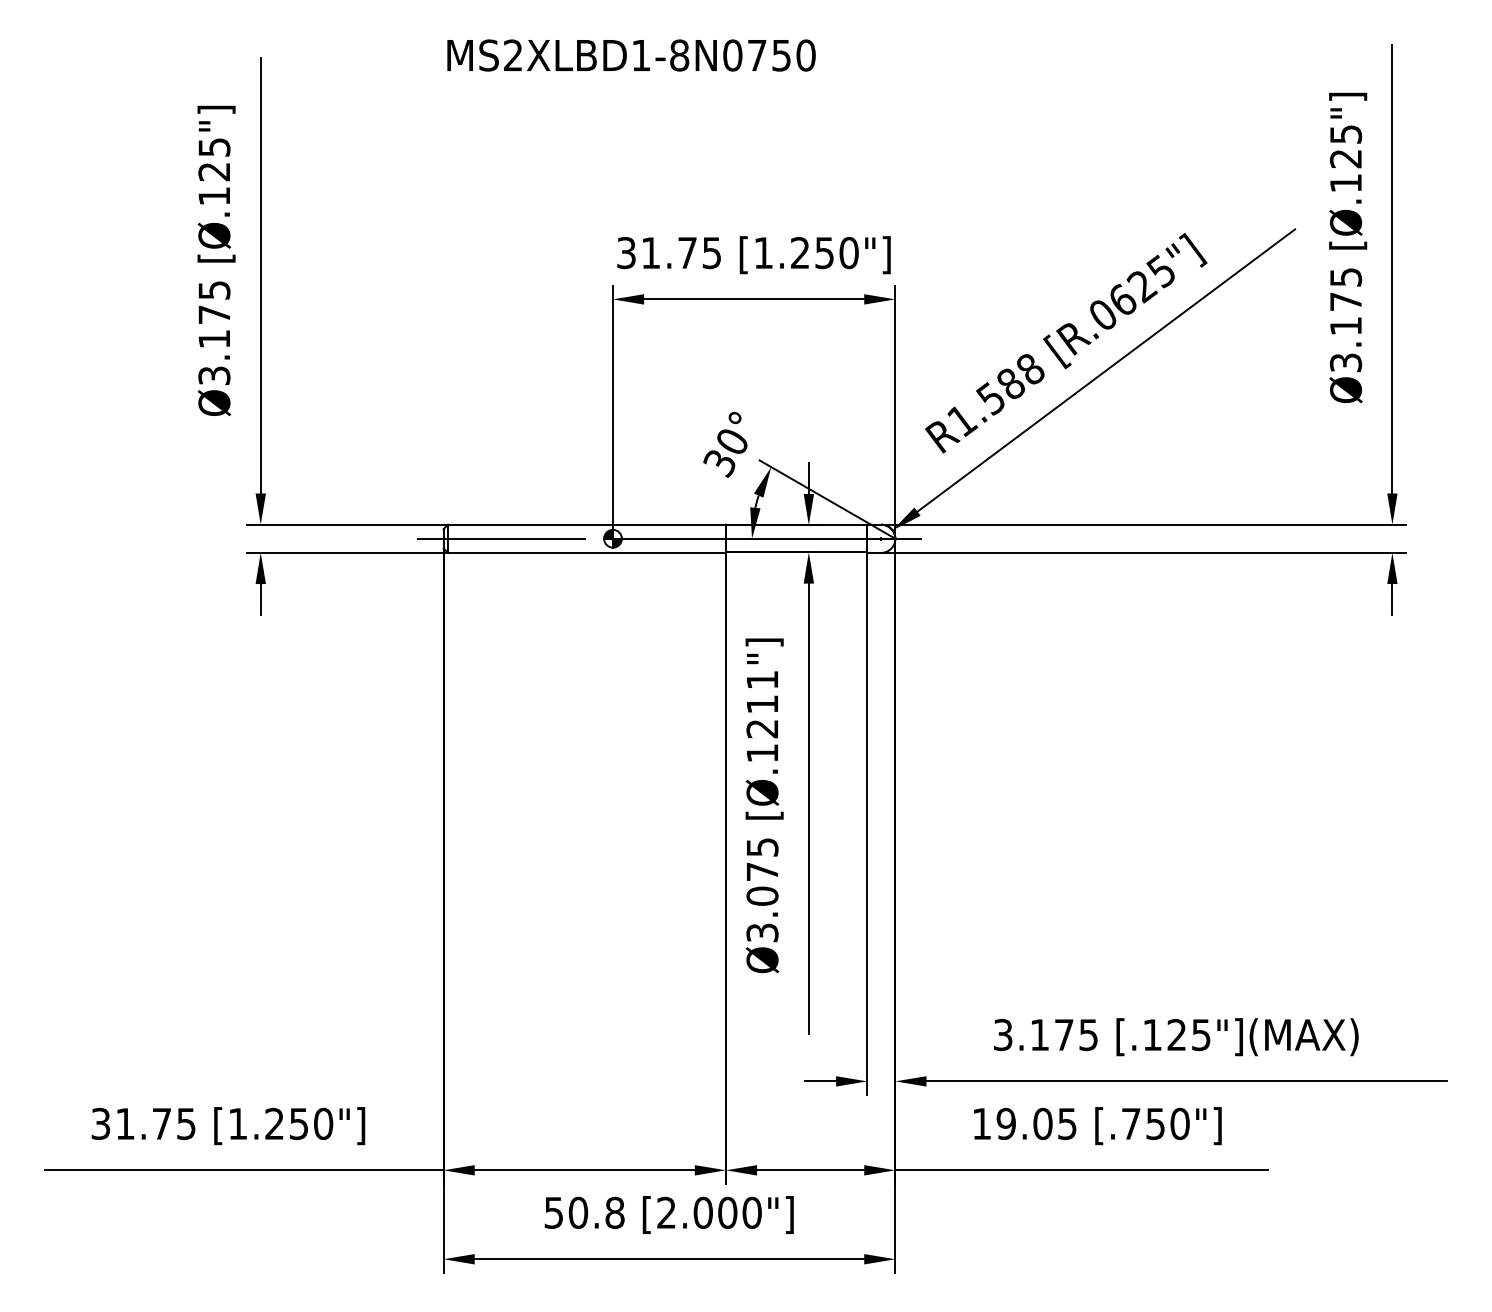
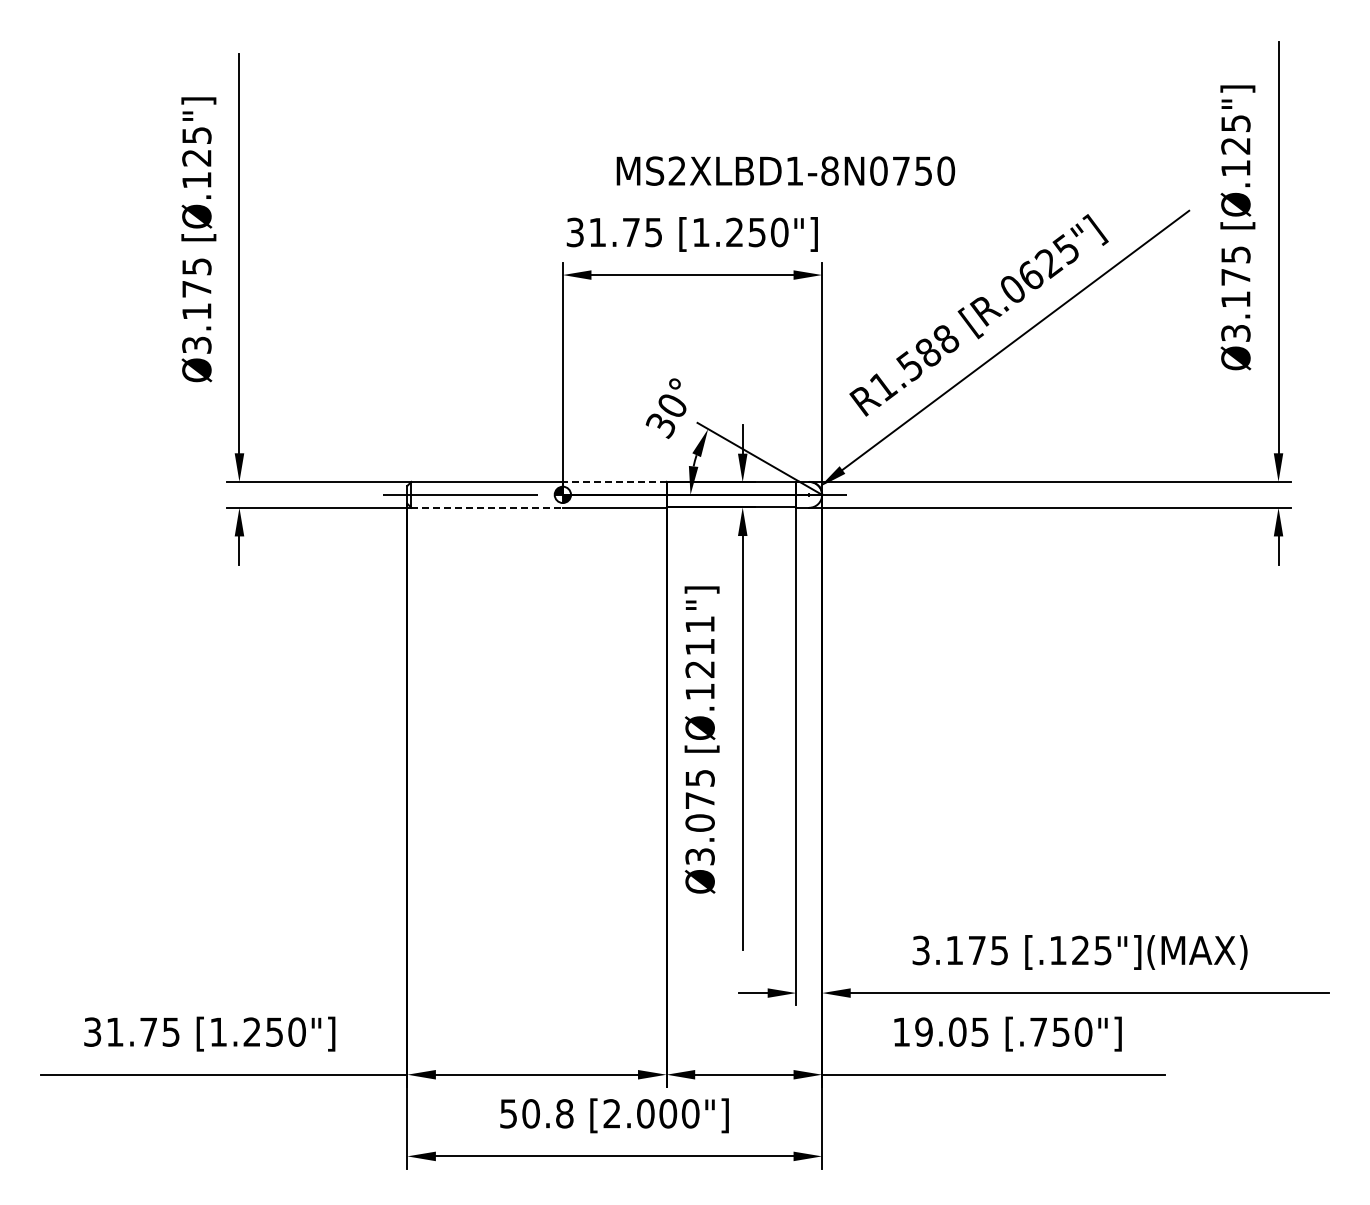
text: (631, 54) -> (785, 170), moved
line: (669, 524) -> (614, 481), solid -> dashed
line: (530, 552) -> (487, 507), solid -> dashed

